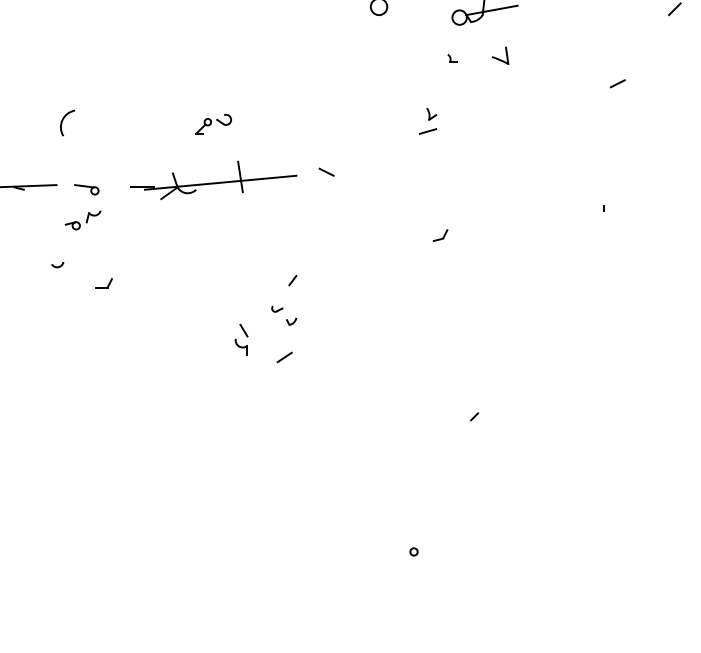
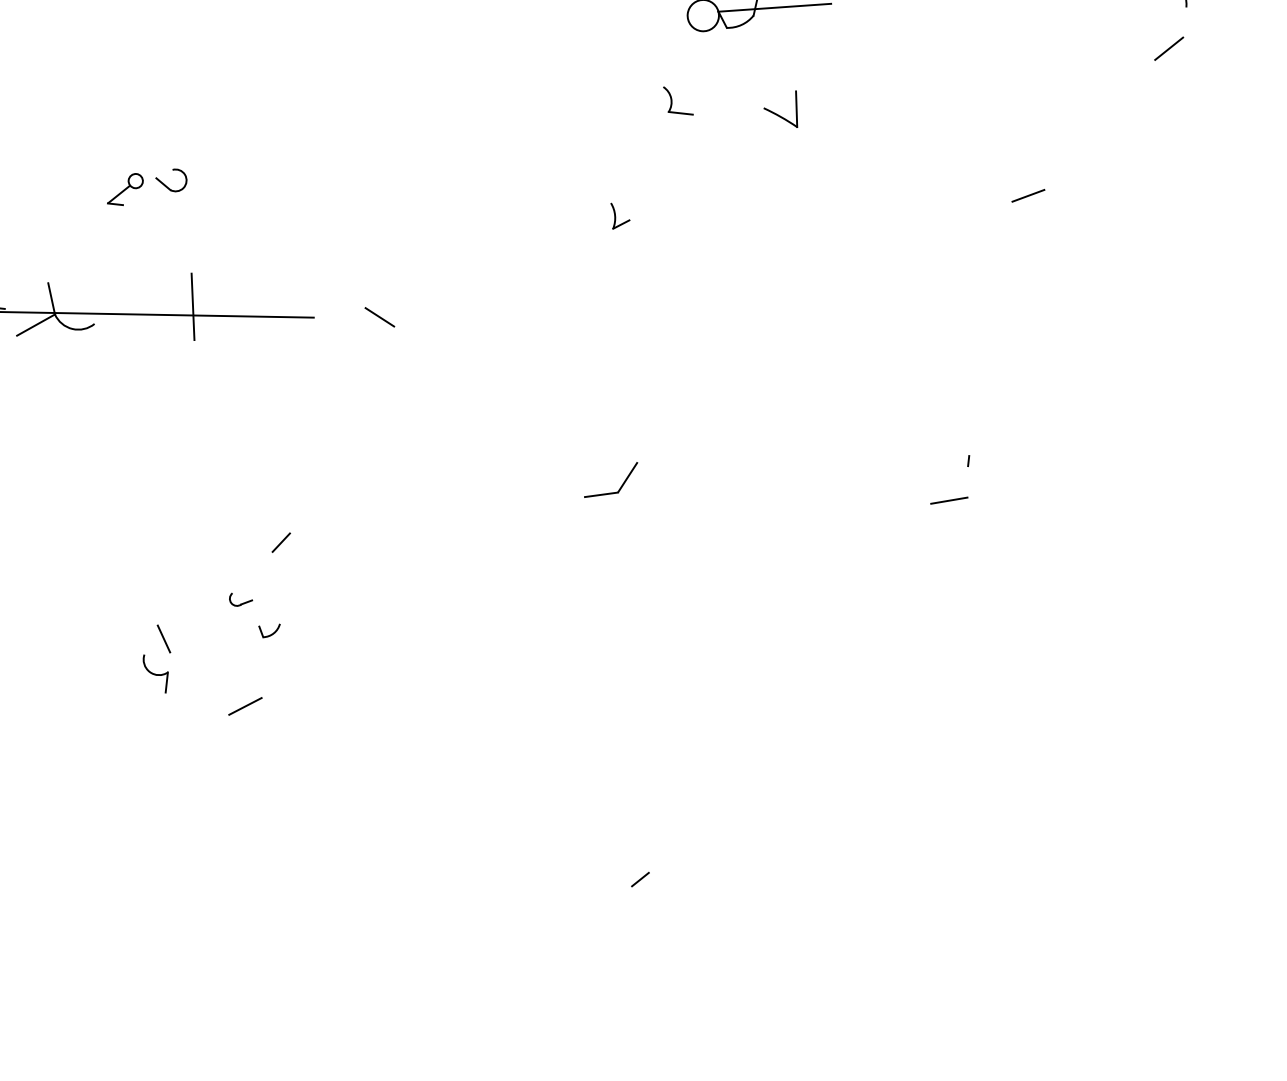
part: (452, 58) -> (678, 102), size x1.6
line: (427, 131) -> (948, 500), moved
part: (440, 235) -> (610, 480), size x1.6

